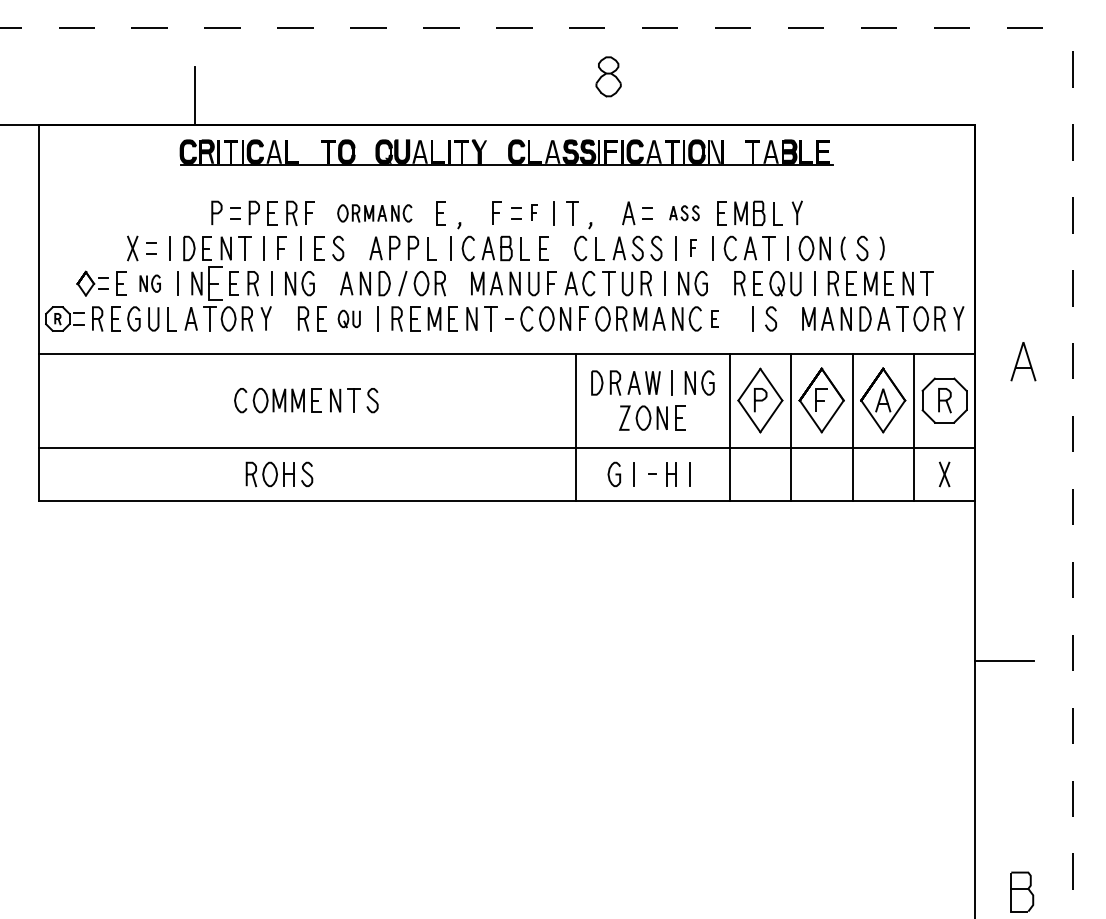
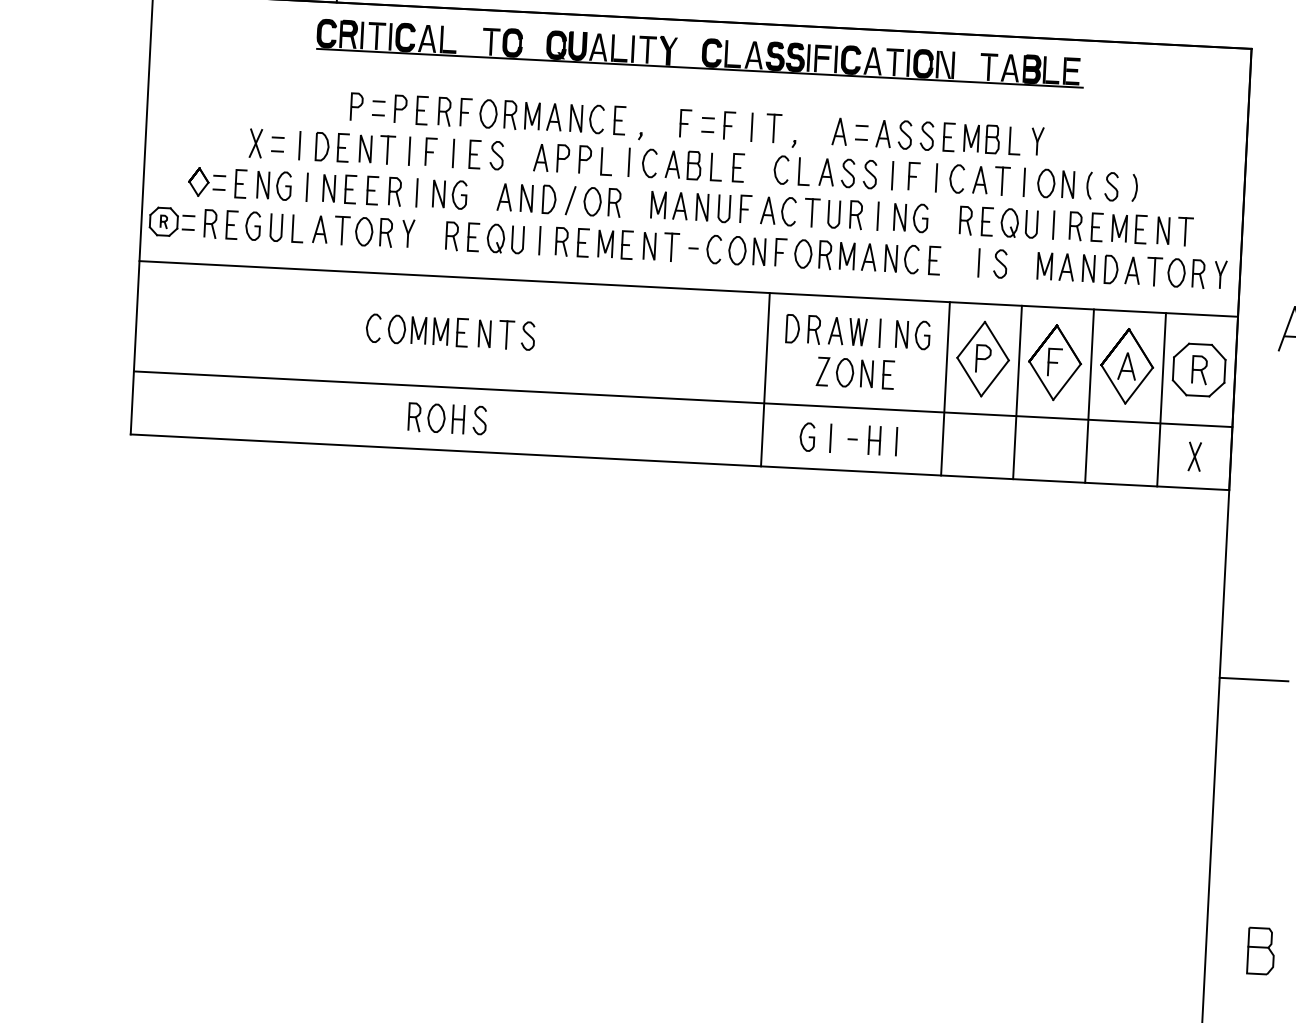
part: (534, 212) -> (729, 125), size x1.43
part: (684, 212) -> (905, 134), size x1.67
part: (374, 213) -> (541, 116), size x1.43
part: (693, 247) -> (913, 175), size x1.43
part: (150, 283) -> (274, 185), size x1.43
part: (214, 283) -> (349, 189), size x0.71
part: (349, 318) -> (506, 238), size x1.43
part: (714, 318) -> (934, 260), size x1.43
part: (279, 474) -> (447, 418), moved

